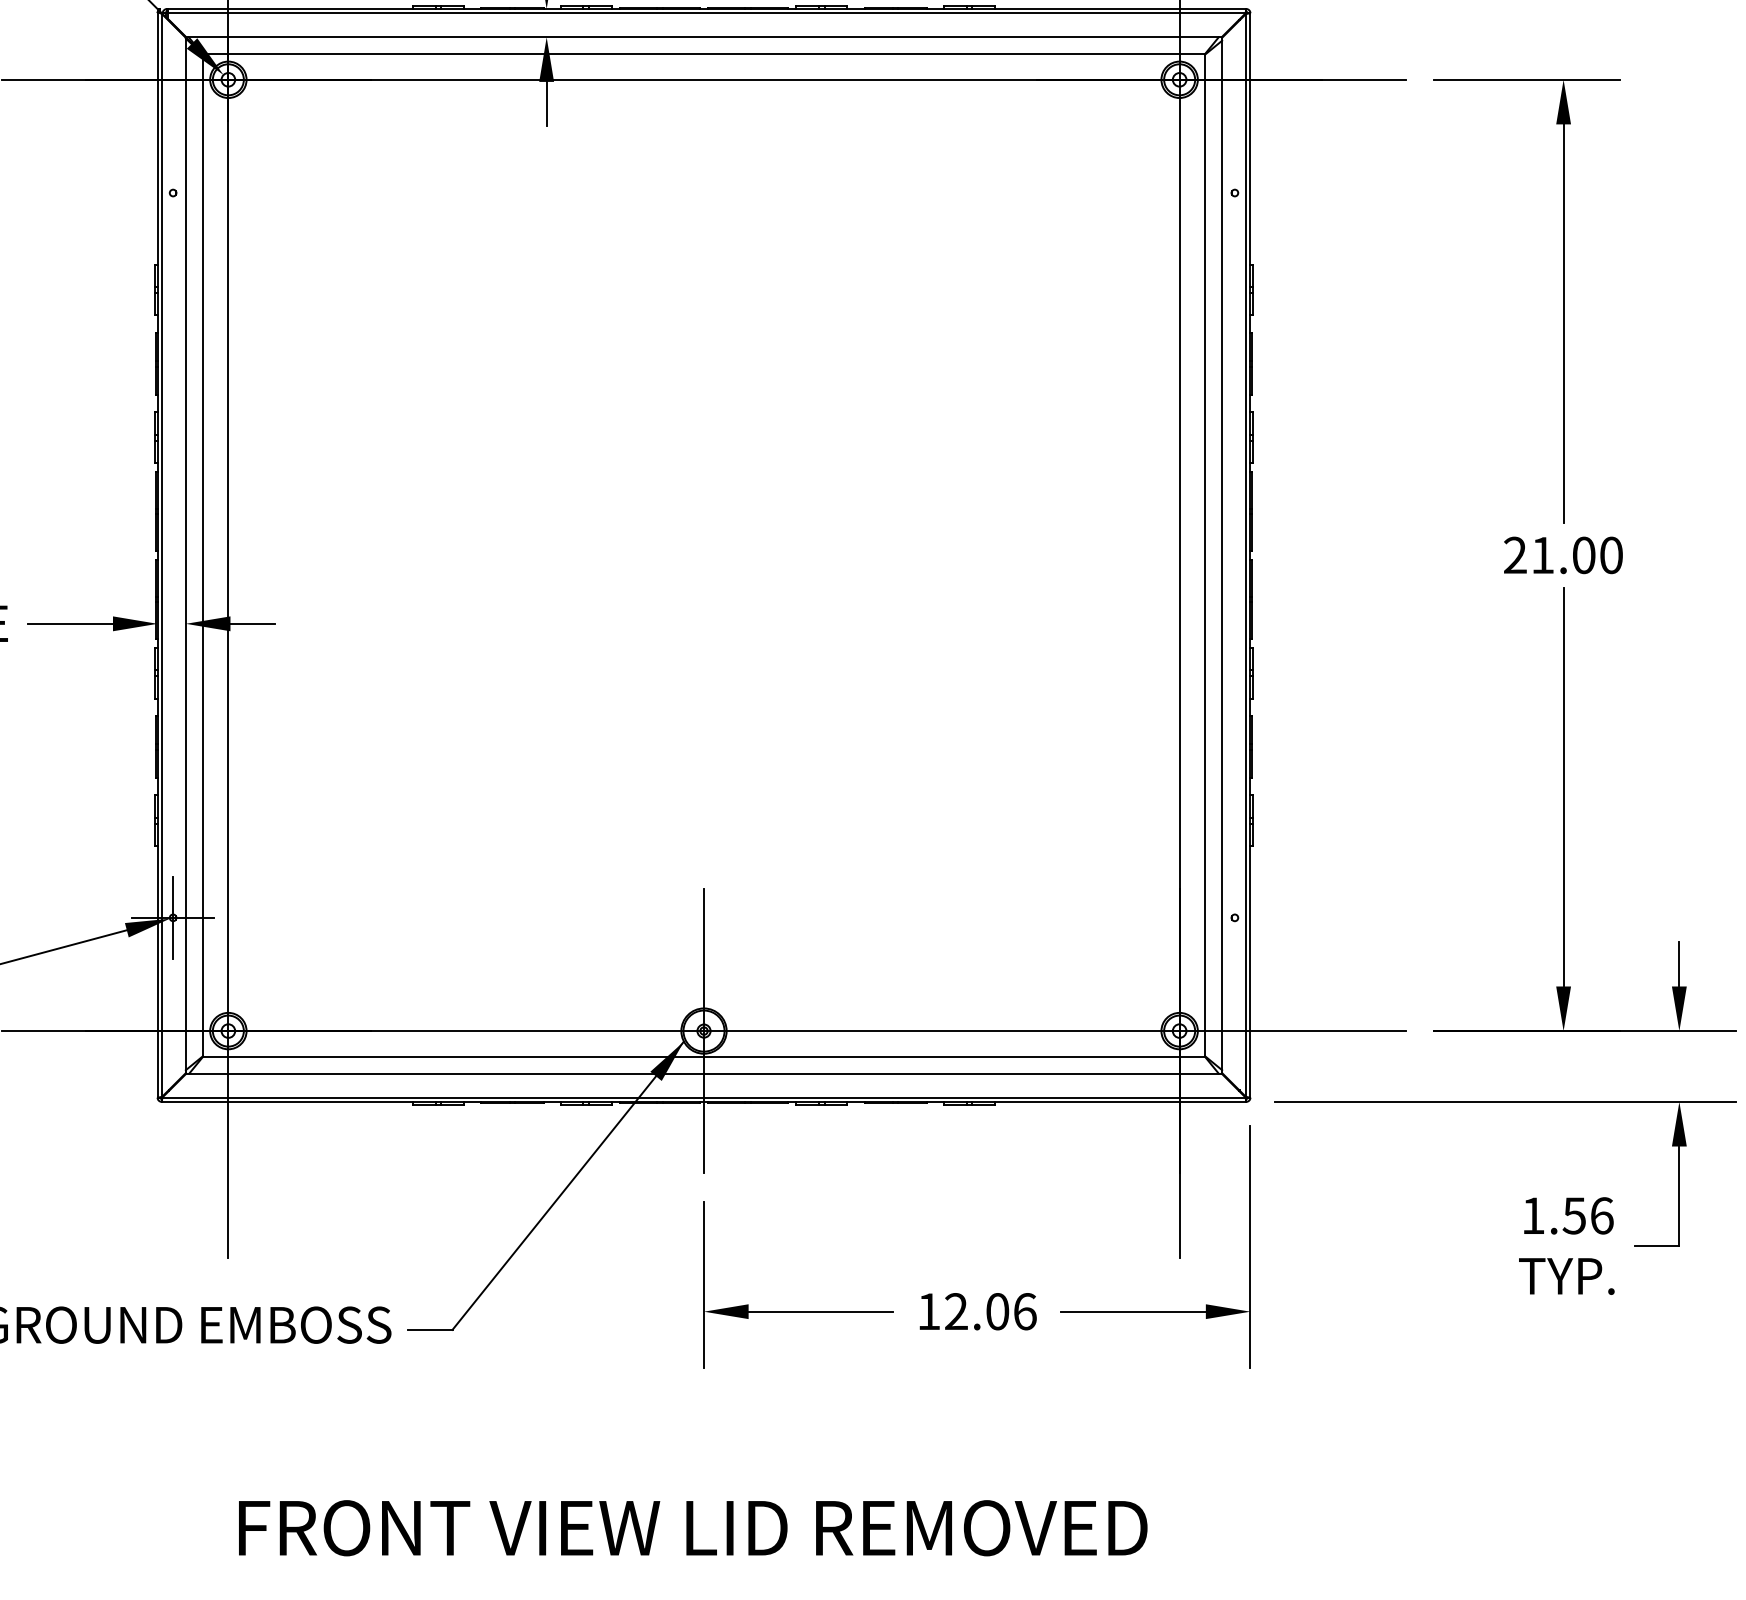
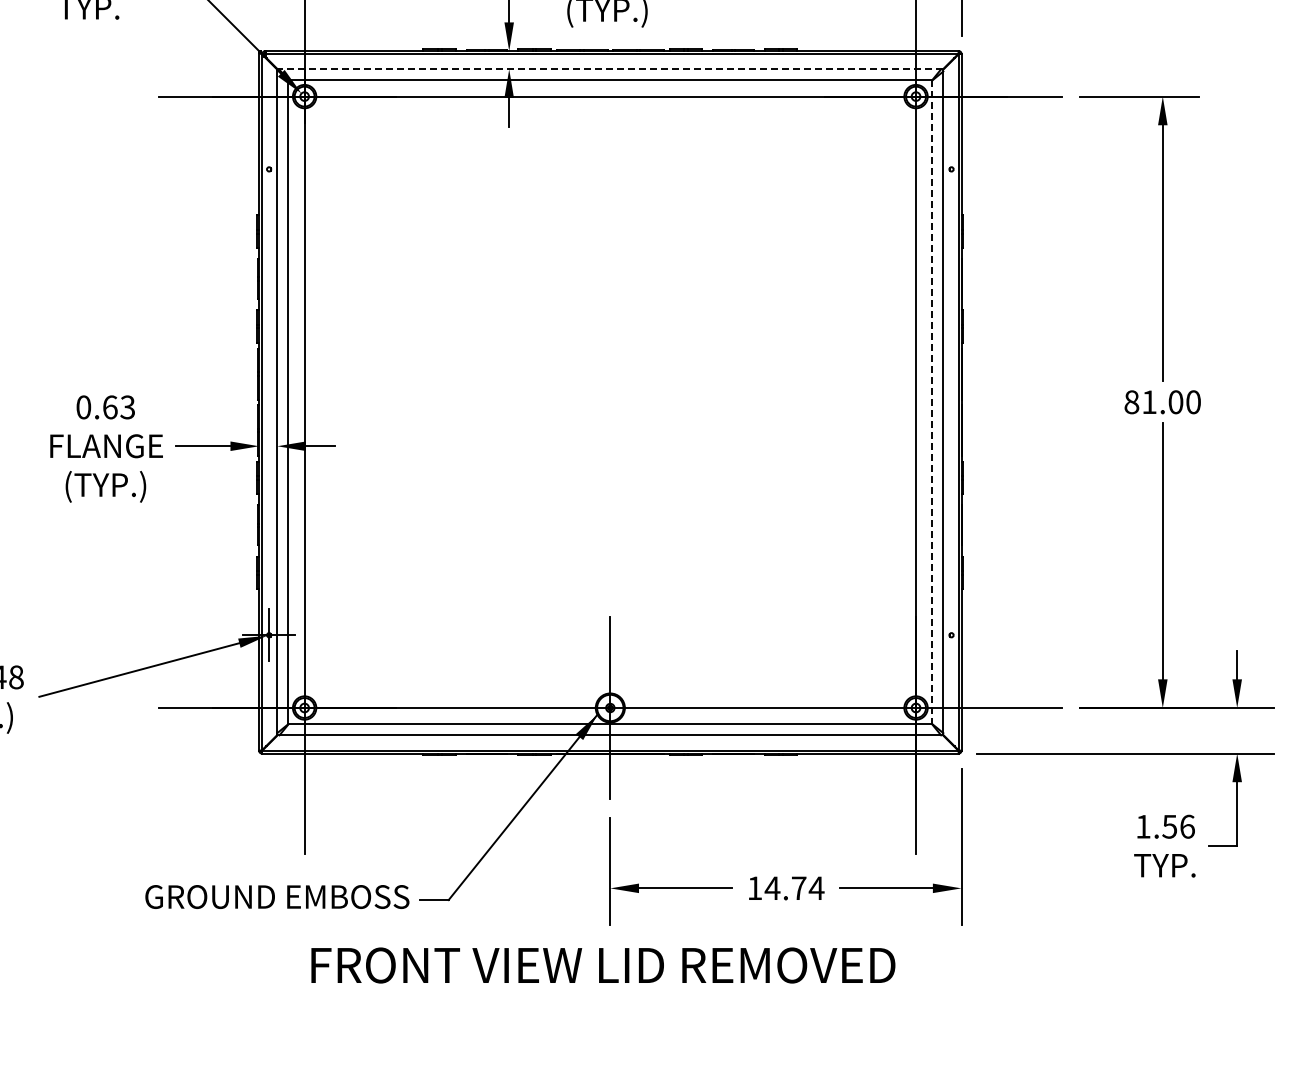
line: (704, 37) -> (610, 69), solid -> dashed
line: (1205, 555) -> (932, 402), solid -> dashed
text: (1514, 555) -> (1131, 402), 21.00 -> 81.00
text: (990, 1311) -> (794, 888), 12.06 -> 14.74
text: (693, 1528) -> (603, 965), moved

